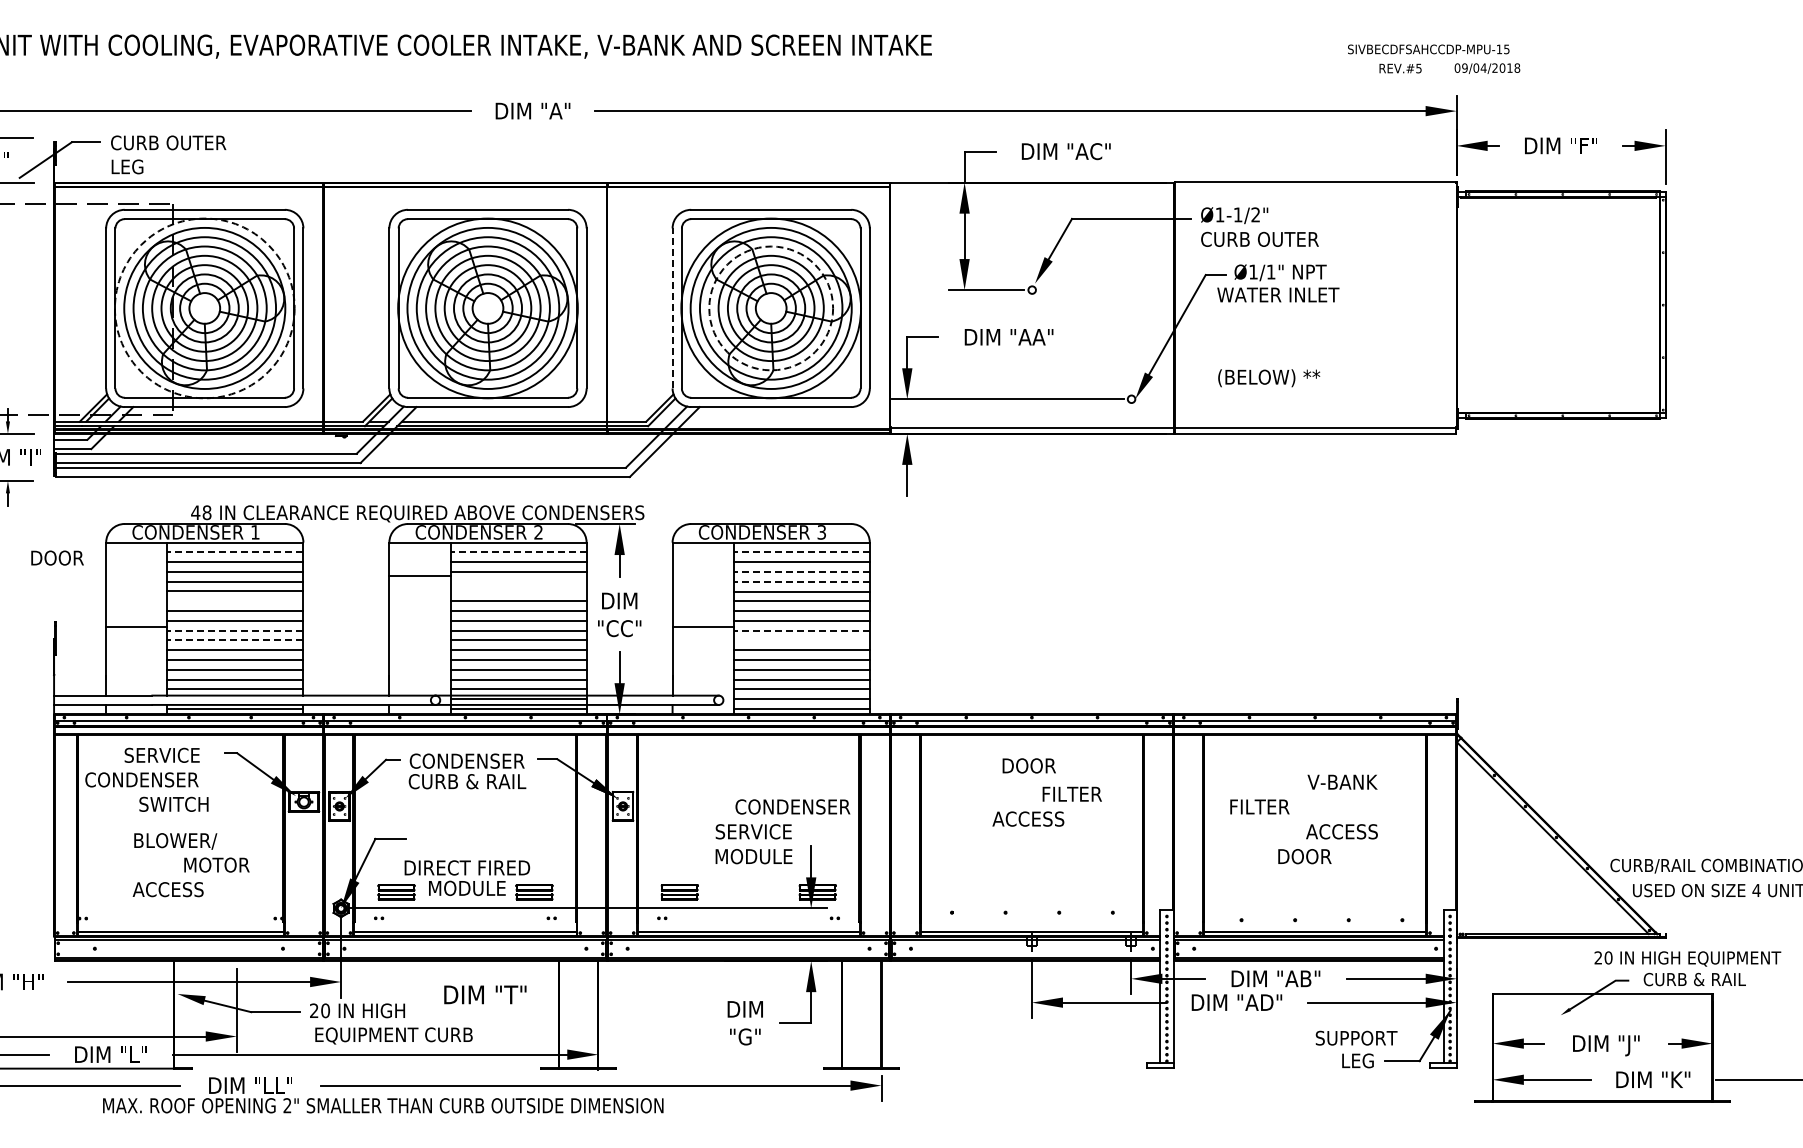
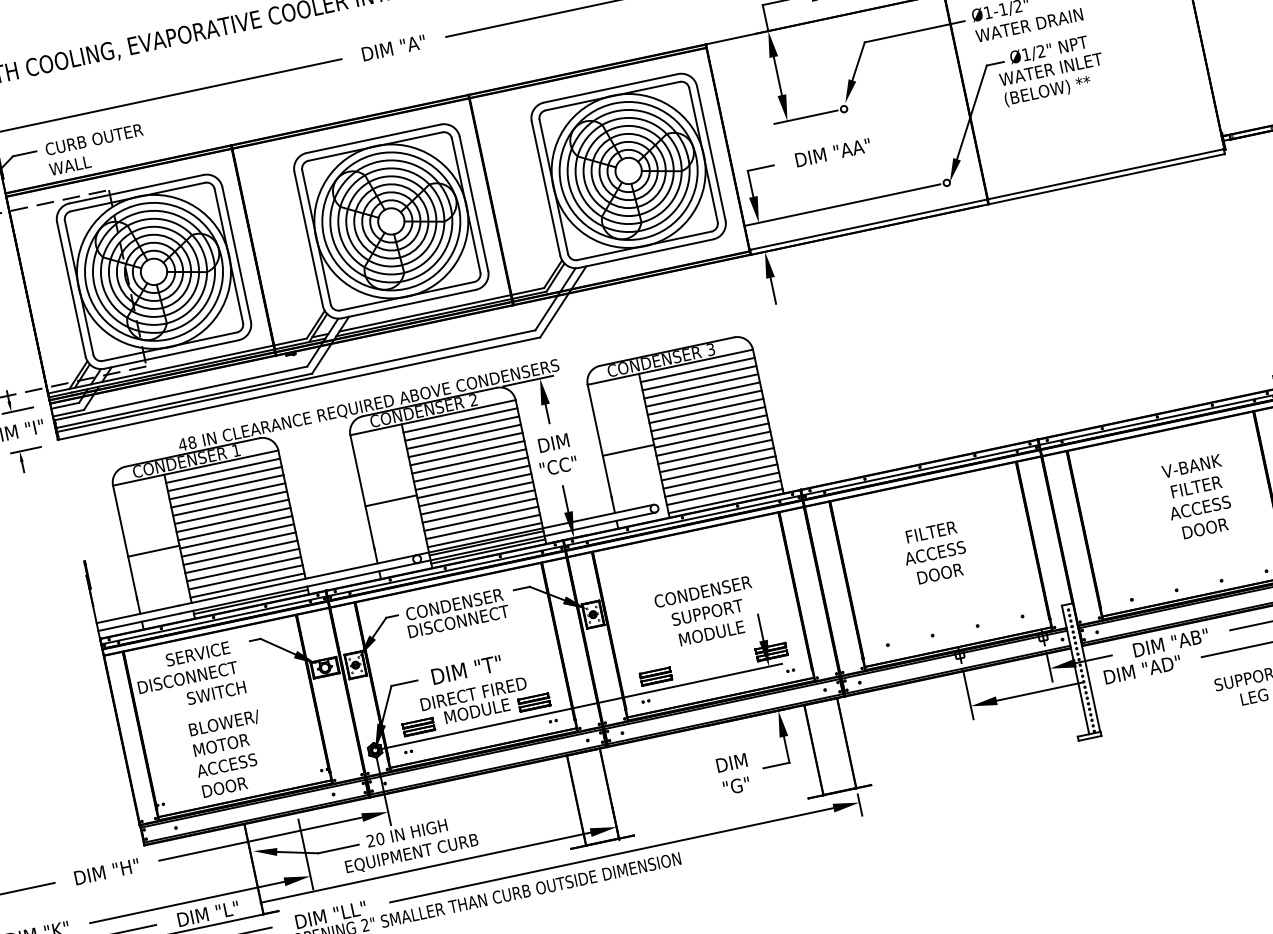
text: (134, 166) -> (69, 165), LEG -> WALL
text: (1263, 238) -> (1028, 24), CURB OUTER -> WATER DRAIN
text: (1270, 271) -> (1040, 51), Ø1/1" -> Ø1/2"
line: (672, 307) -> (545, 187), dashed -> solid
circle: (204, 308) -> (153, 271), dashed -> solid
circle: (771, 308) -> (628, 170), dashed -> solid
text: (1269, 378) -> (1048, 91), moved
line: (235, 552) -> (223, 470), dashed -> solid
line: (518, 552) -> (460, 420), dashed -> solid
line: (801, 552) -> (697, 370), dashed -> solid
text: (57, 557) -> (224, 786), moved
line: (801, 571) -> (700, 386), dashed -> solid
line: (419, 576) -> (390, 500), moved
line: (518, 581) -> (465, 444), added
line: (801, 581) -> (702, 394), dashed -> solid
line: (518, 591) -> (467, 453), added
line: (235, 601) -> (231, 511), added
line: (235, 630) -> (237, 536), dashed -> solid
line: (801, 630) -> (711, 435), dashed -> solid
line: (235, 640) -> (238, 544), dashed -> solid
line: (801, 640) -> (713, 443), added
text: (1028, 765) -> (939, 573), moved
text: (144, 779) -> (187, 677), CONDENSER -> DISCONNECT
text: (467, 781) -> (458, 621), CURB & RAIL -> DISCONNECT
text: (1071, 793) -> (930, 531), moved
text: (792, 806) -> (702, 591), moved
text: (1259, 806) -> (1196, 486), moved
text: (754, 831) -> (707, 612), SERVICE -> SUPPORT
text: (1304, 856) -> (1205, 528), moved
text: (216, 864) -> (220, 744), moved
text: (485, 994) -> (466, 669), moved
text: (393, 1035) -> (411, 853), moved

